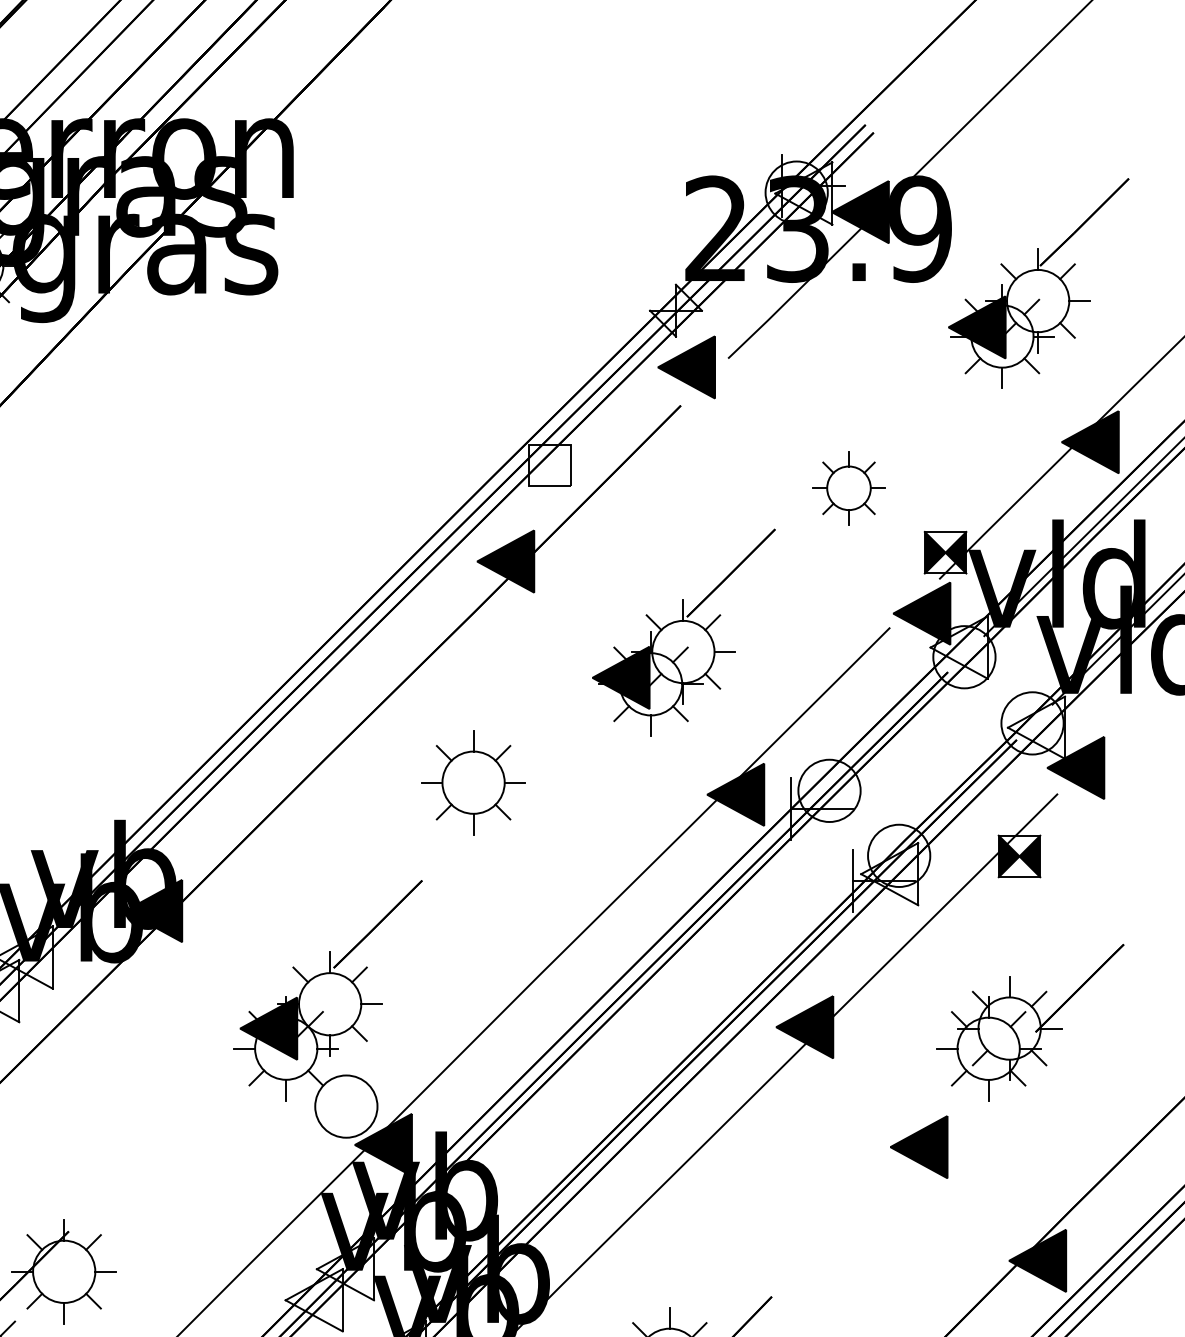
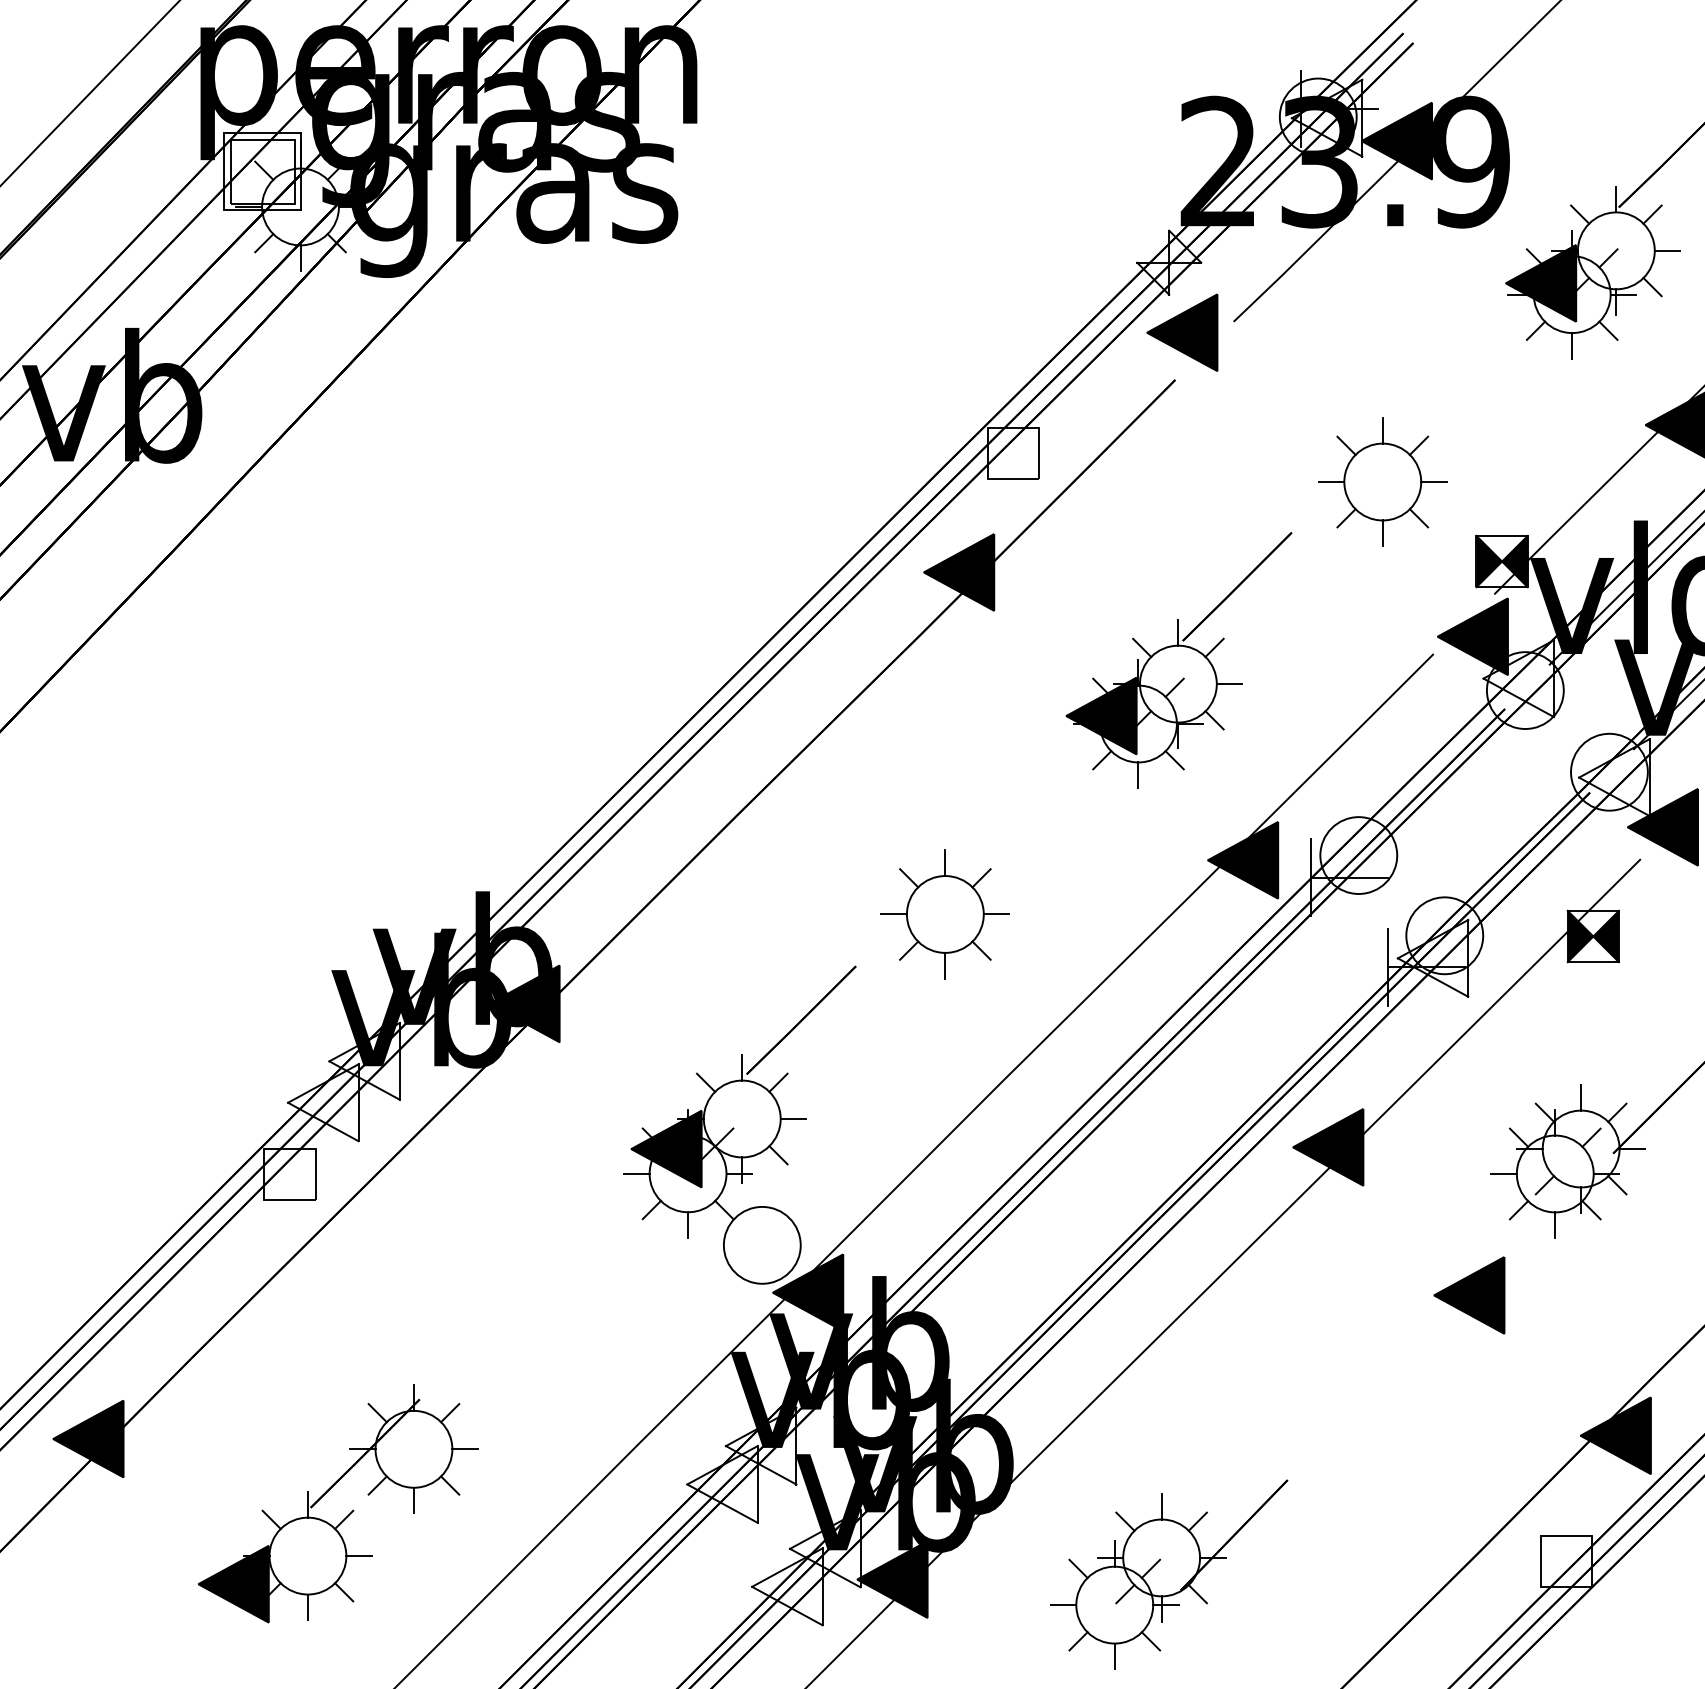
part: (848, 487) -> (1382, 481), size x1.43
part: (472, 782) -> (944, 914), moved

